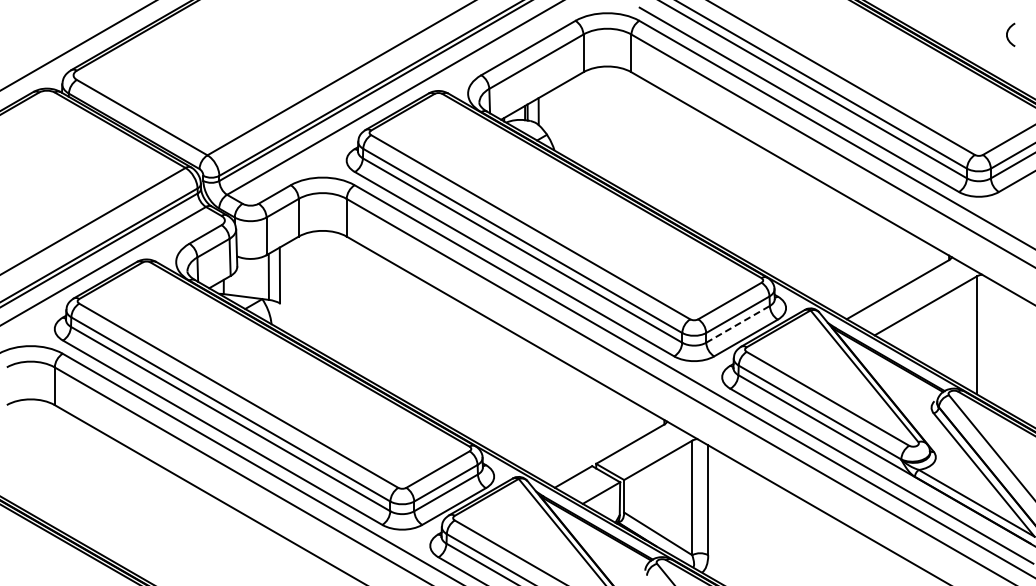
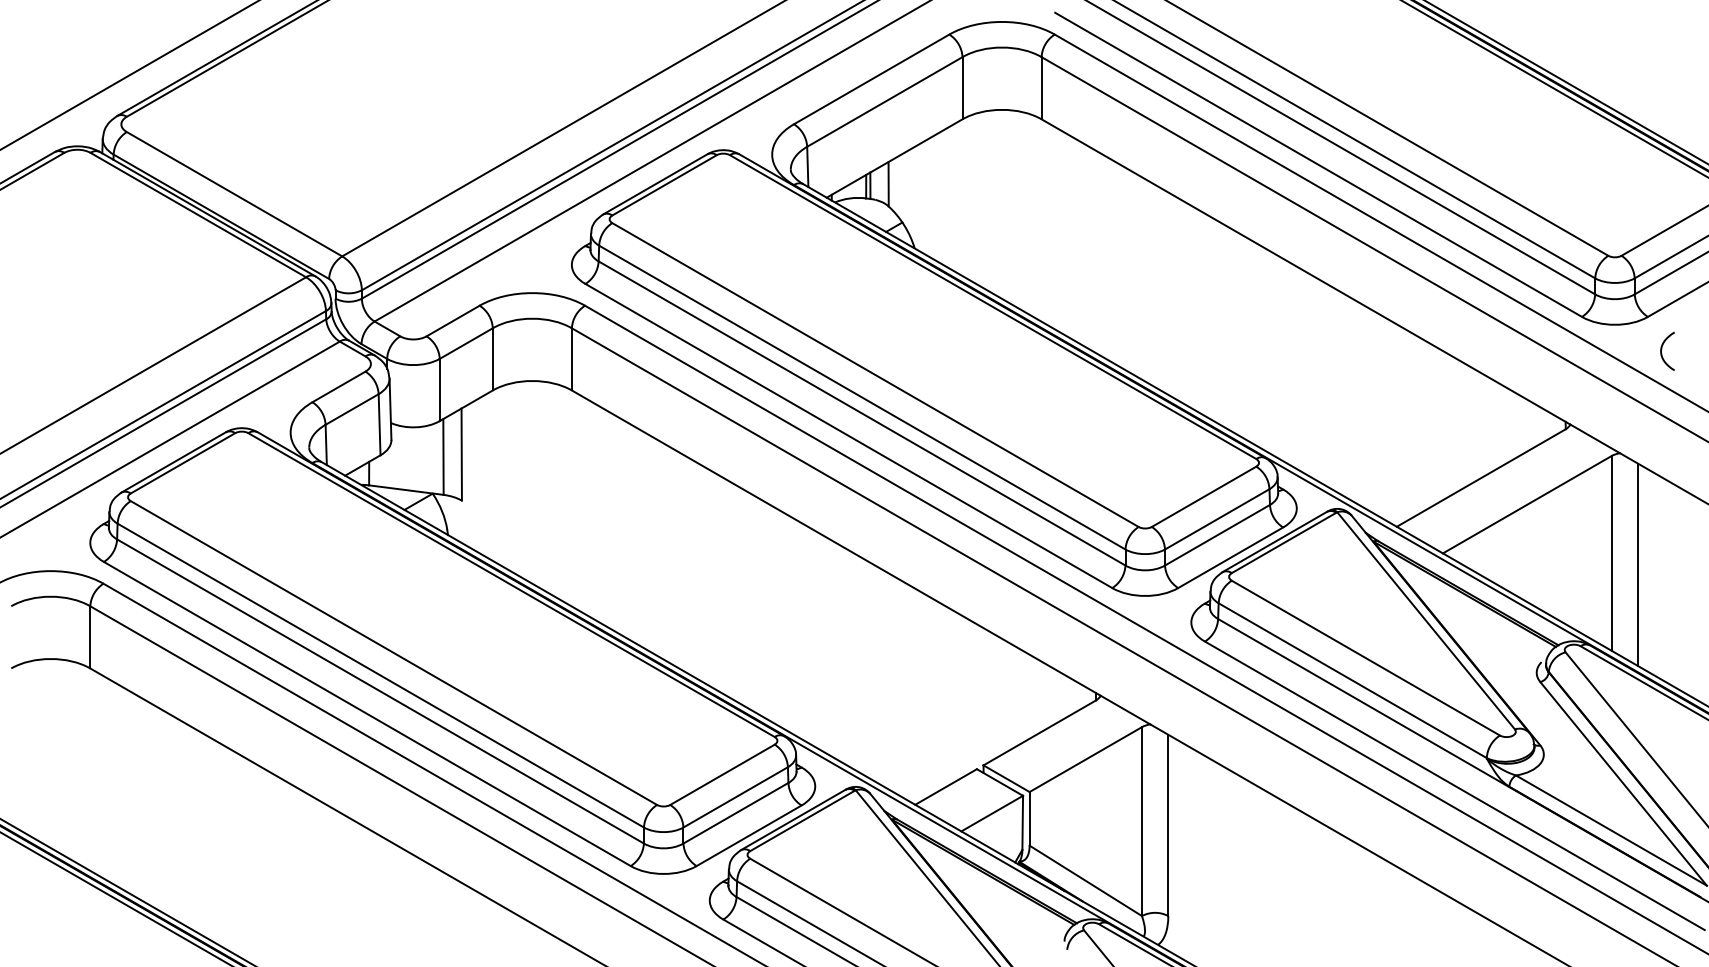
curve: (1008, 32) -> (1663, 347), moved
line: (738, 324) -> (1218, 535), dashed -> solid
line: (992, 341) -> (1637, 563), added

